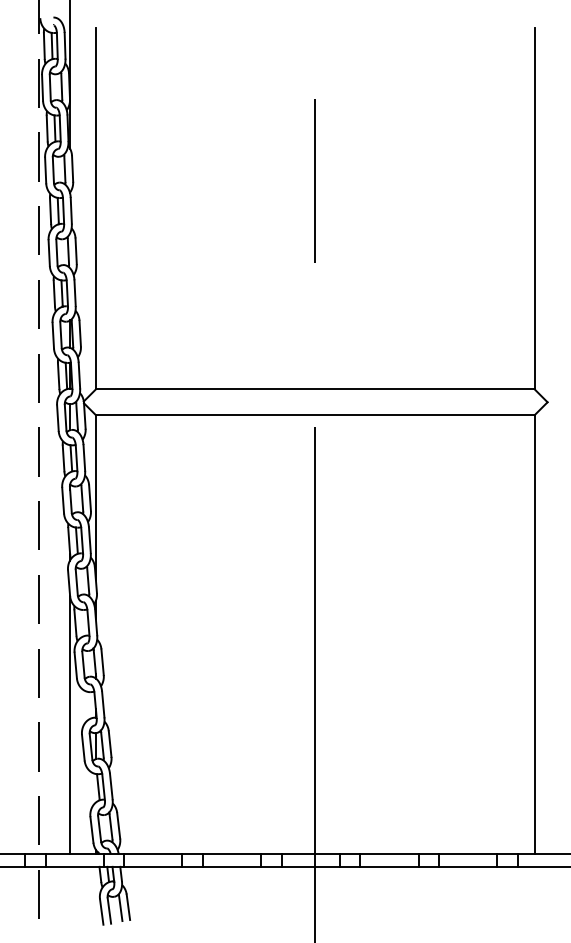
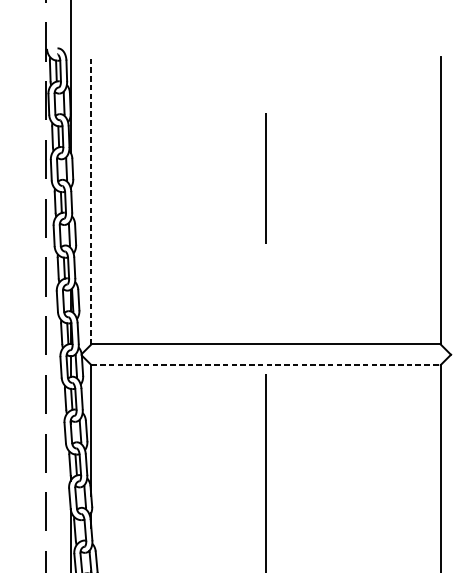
line: (95, 208) -> (91, 200), solid -> dashed
line: (315, 415) -> (266, 365), solid -> dashed

